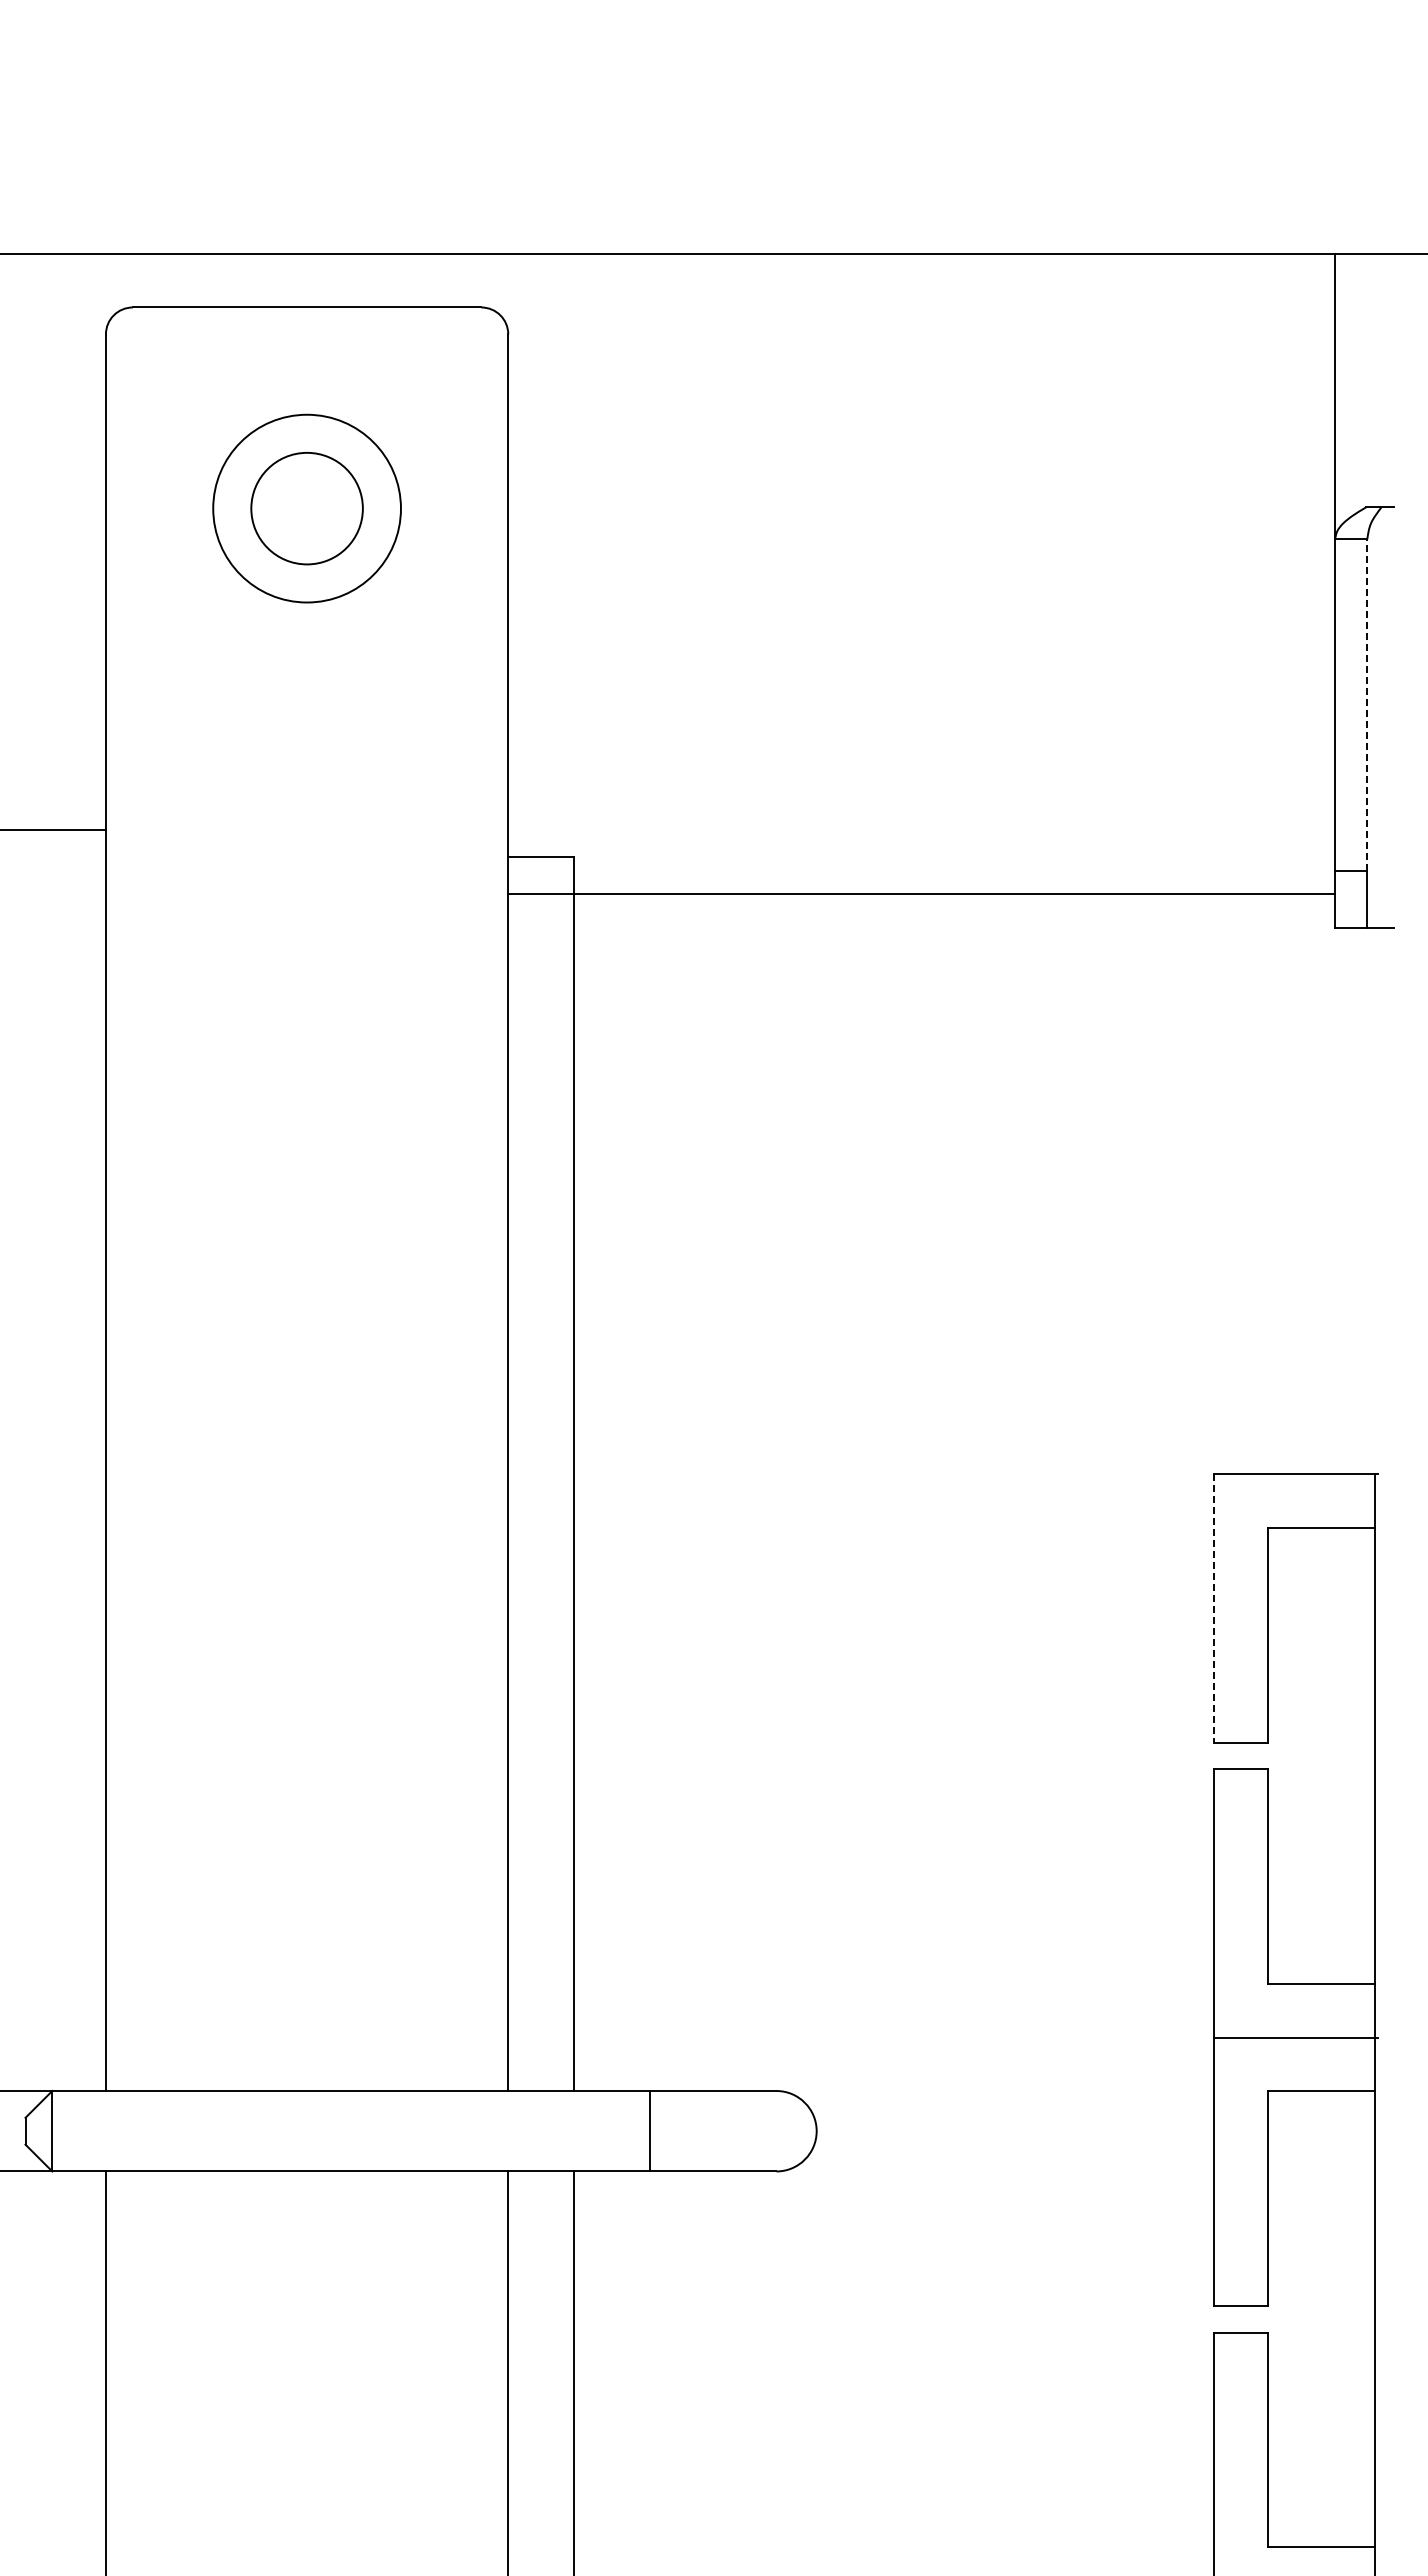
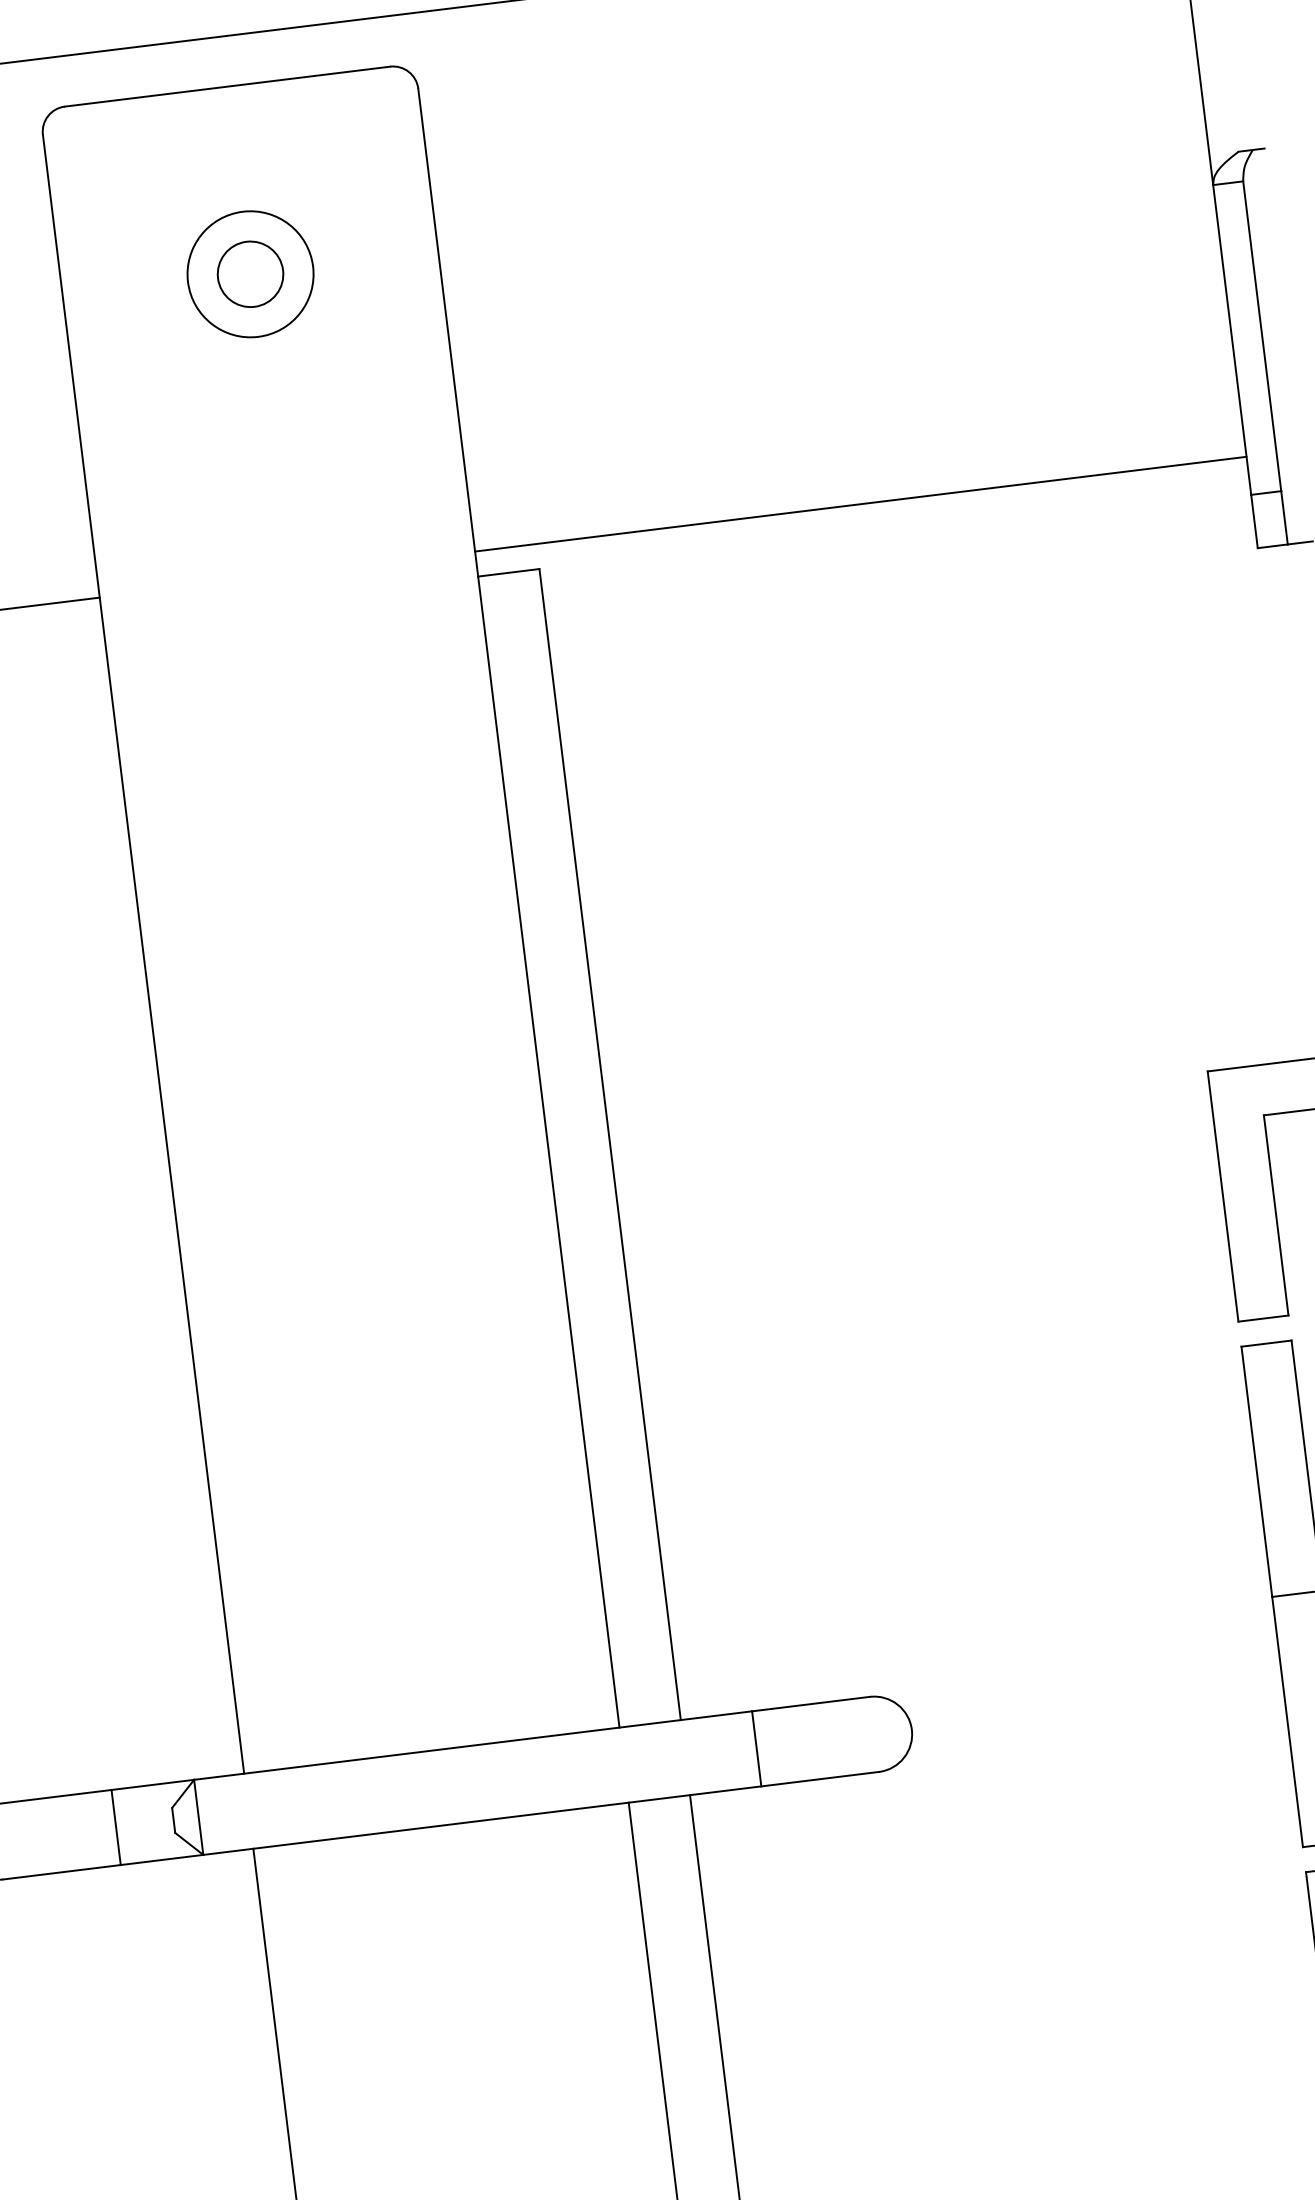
circle: (306, 508) -> (249, 274), size x0.62
circle: (307, 508) -> (250, 274), size x0.71
line: (1367, 704) -> (1262, 335), dashed -> solid
line: (921, 894) -> (860, 504), moved
line: (1214, 1609) -> (1223, 1197), dashed -> solid

